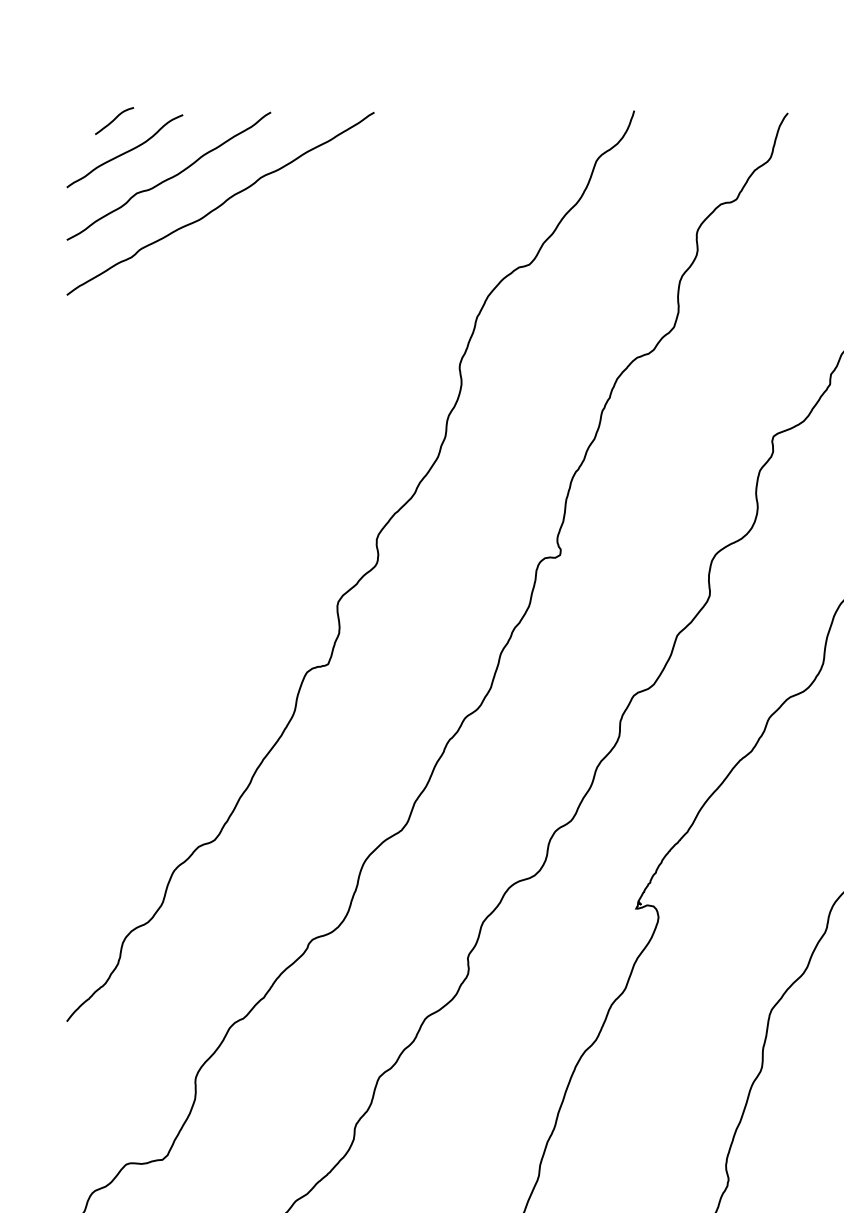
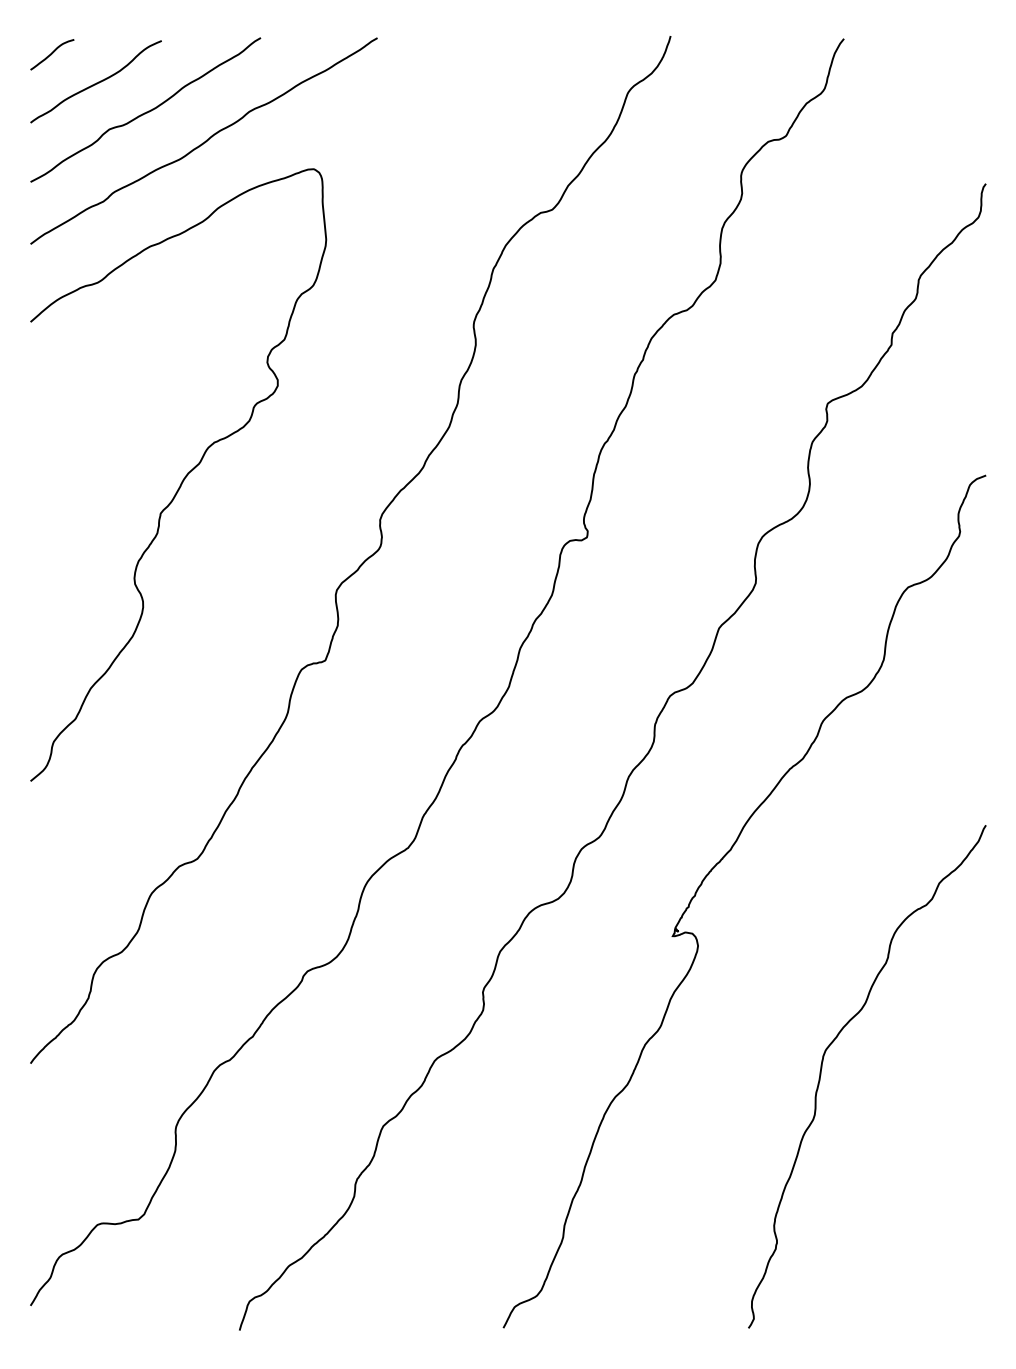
curve: (114, 120) -> (52, 54), moved
curve: (203, 501) -> (184, 476), added

